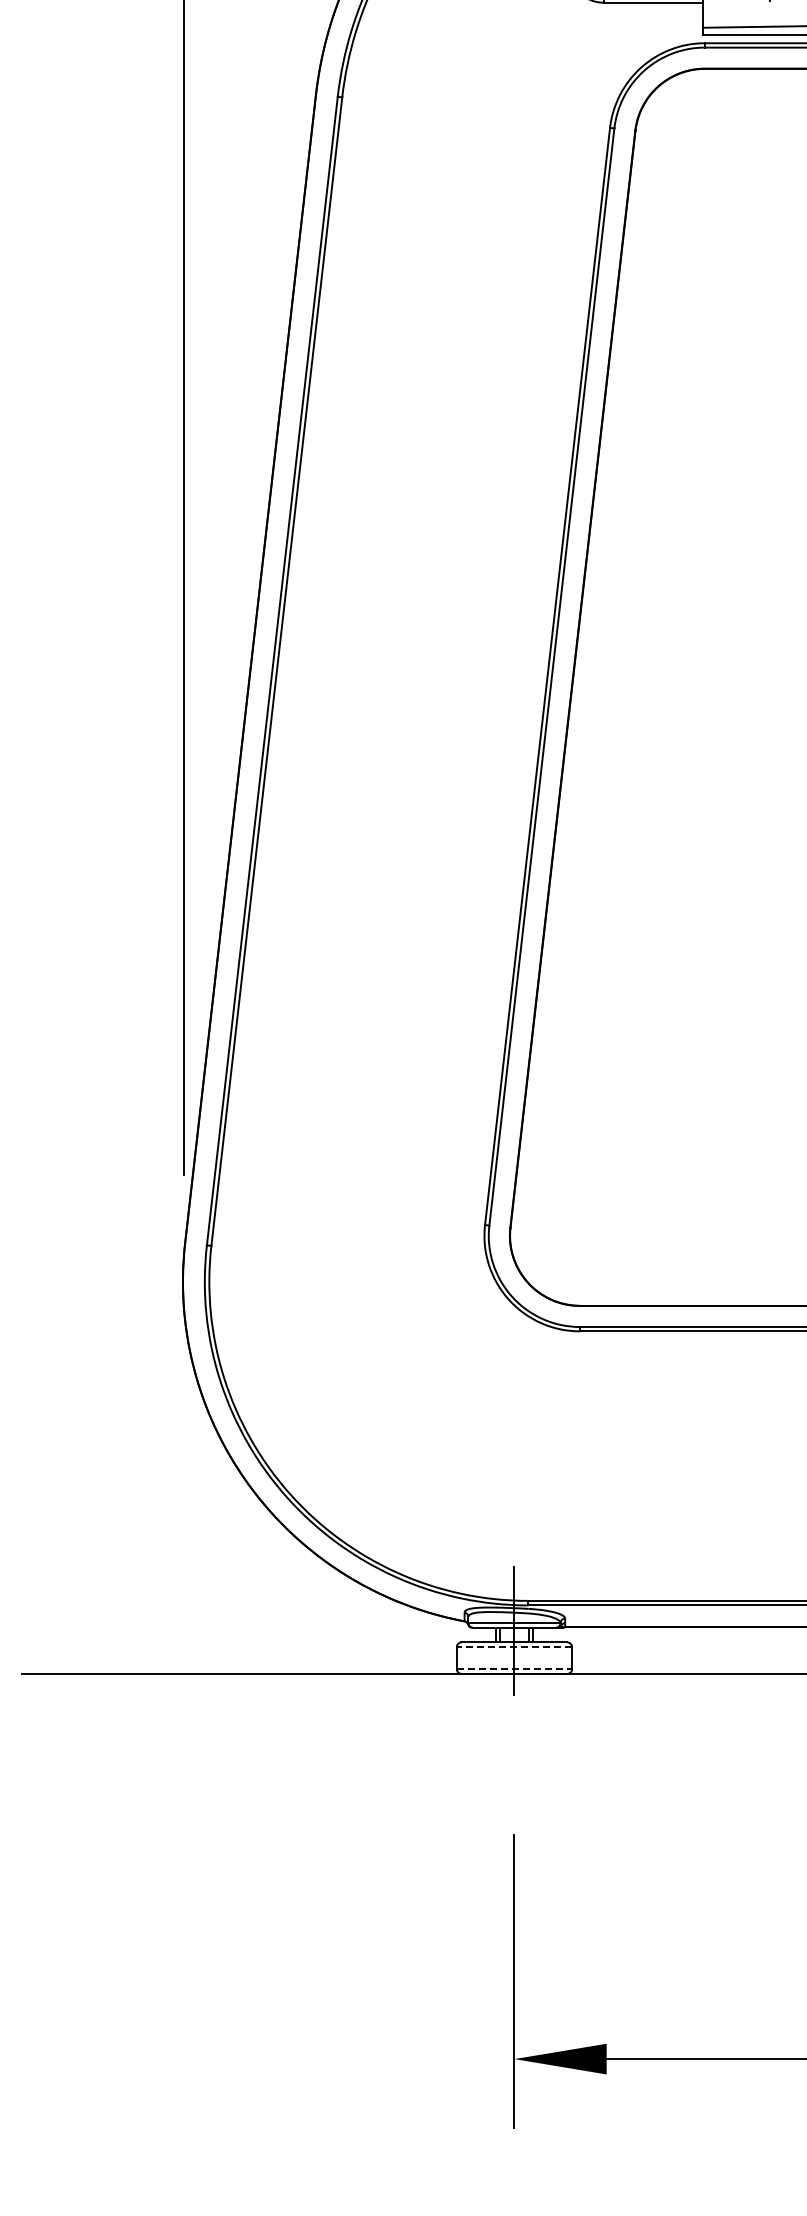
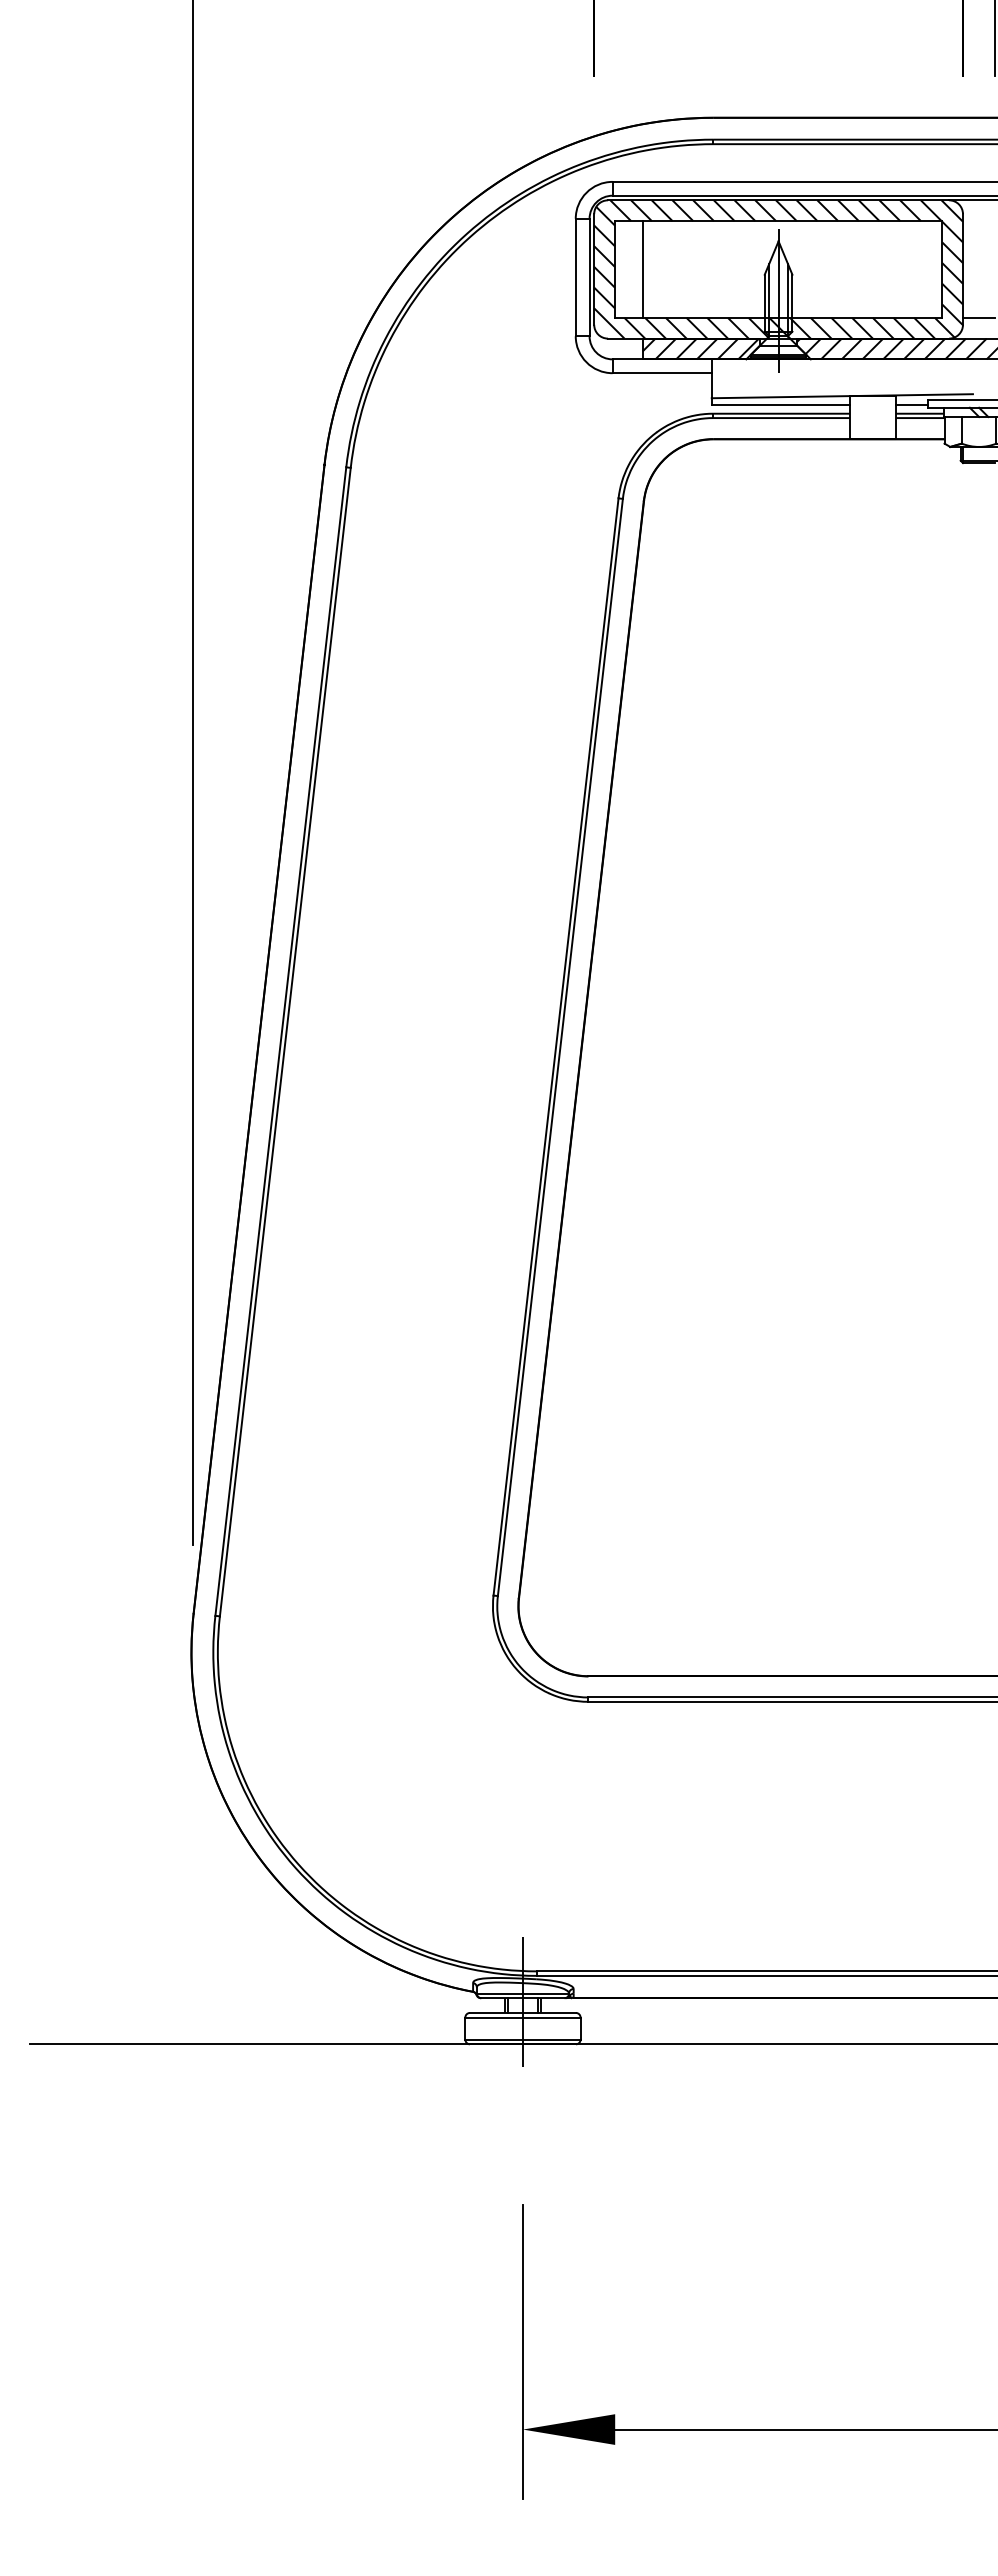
line: (514, 1647) -> (522, 2017), dashed -> solid
line: (514, 1669) -> (522, 2039), dashed -> solid

